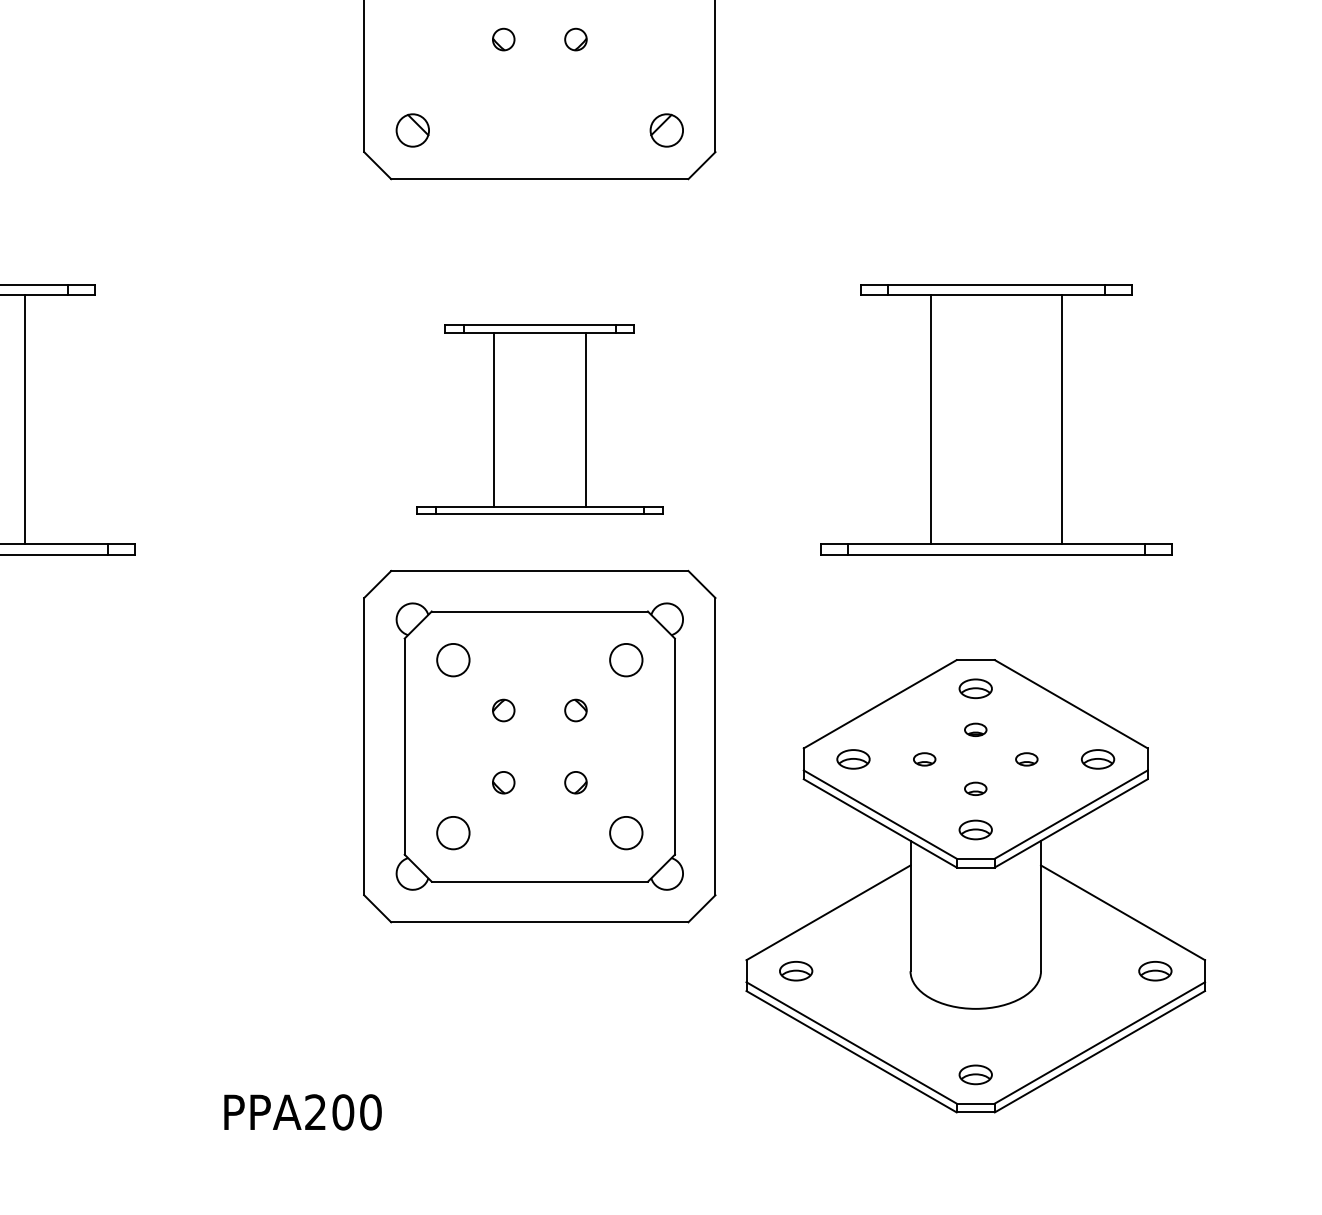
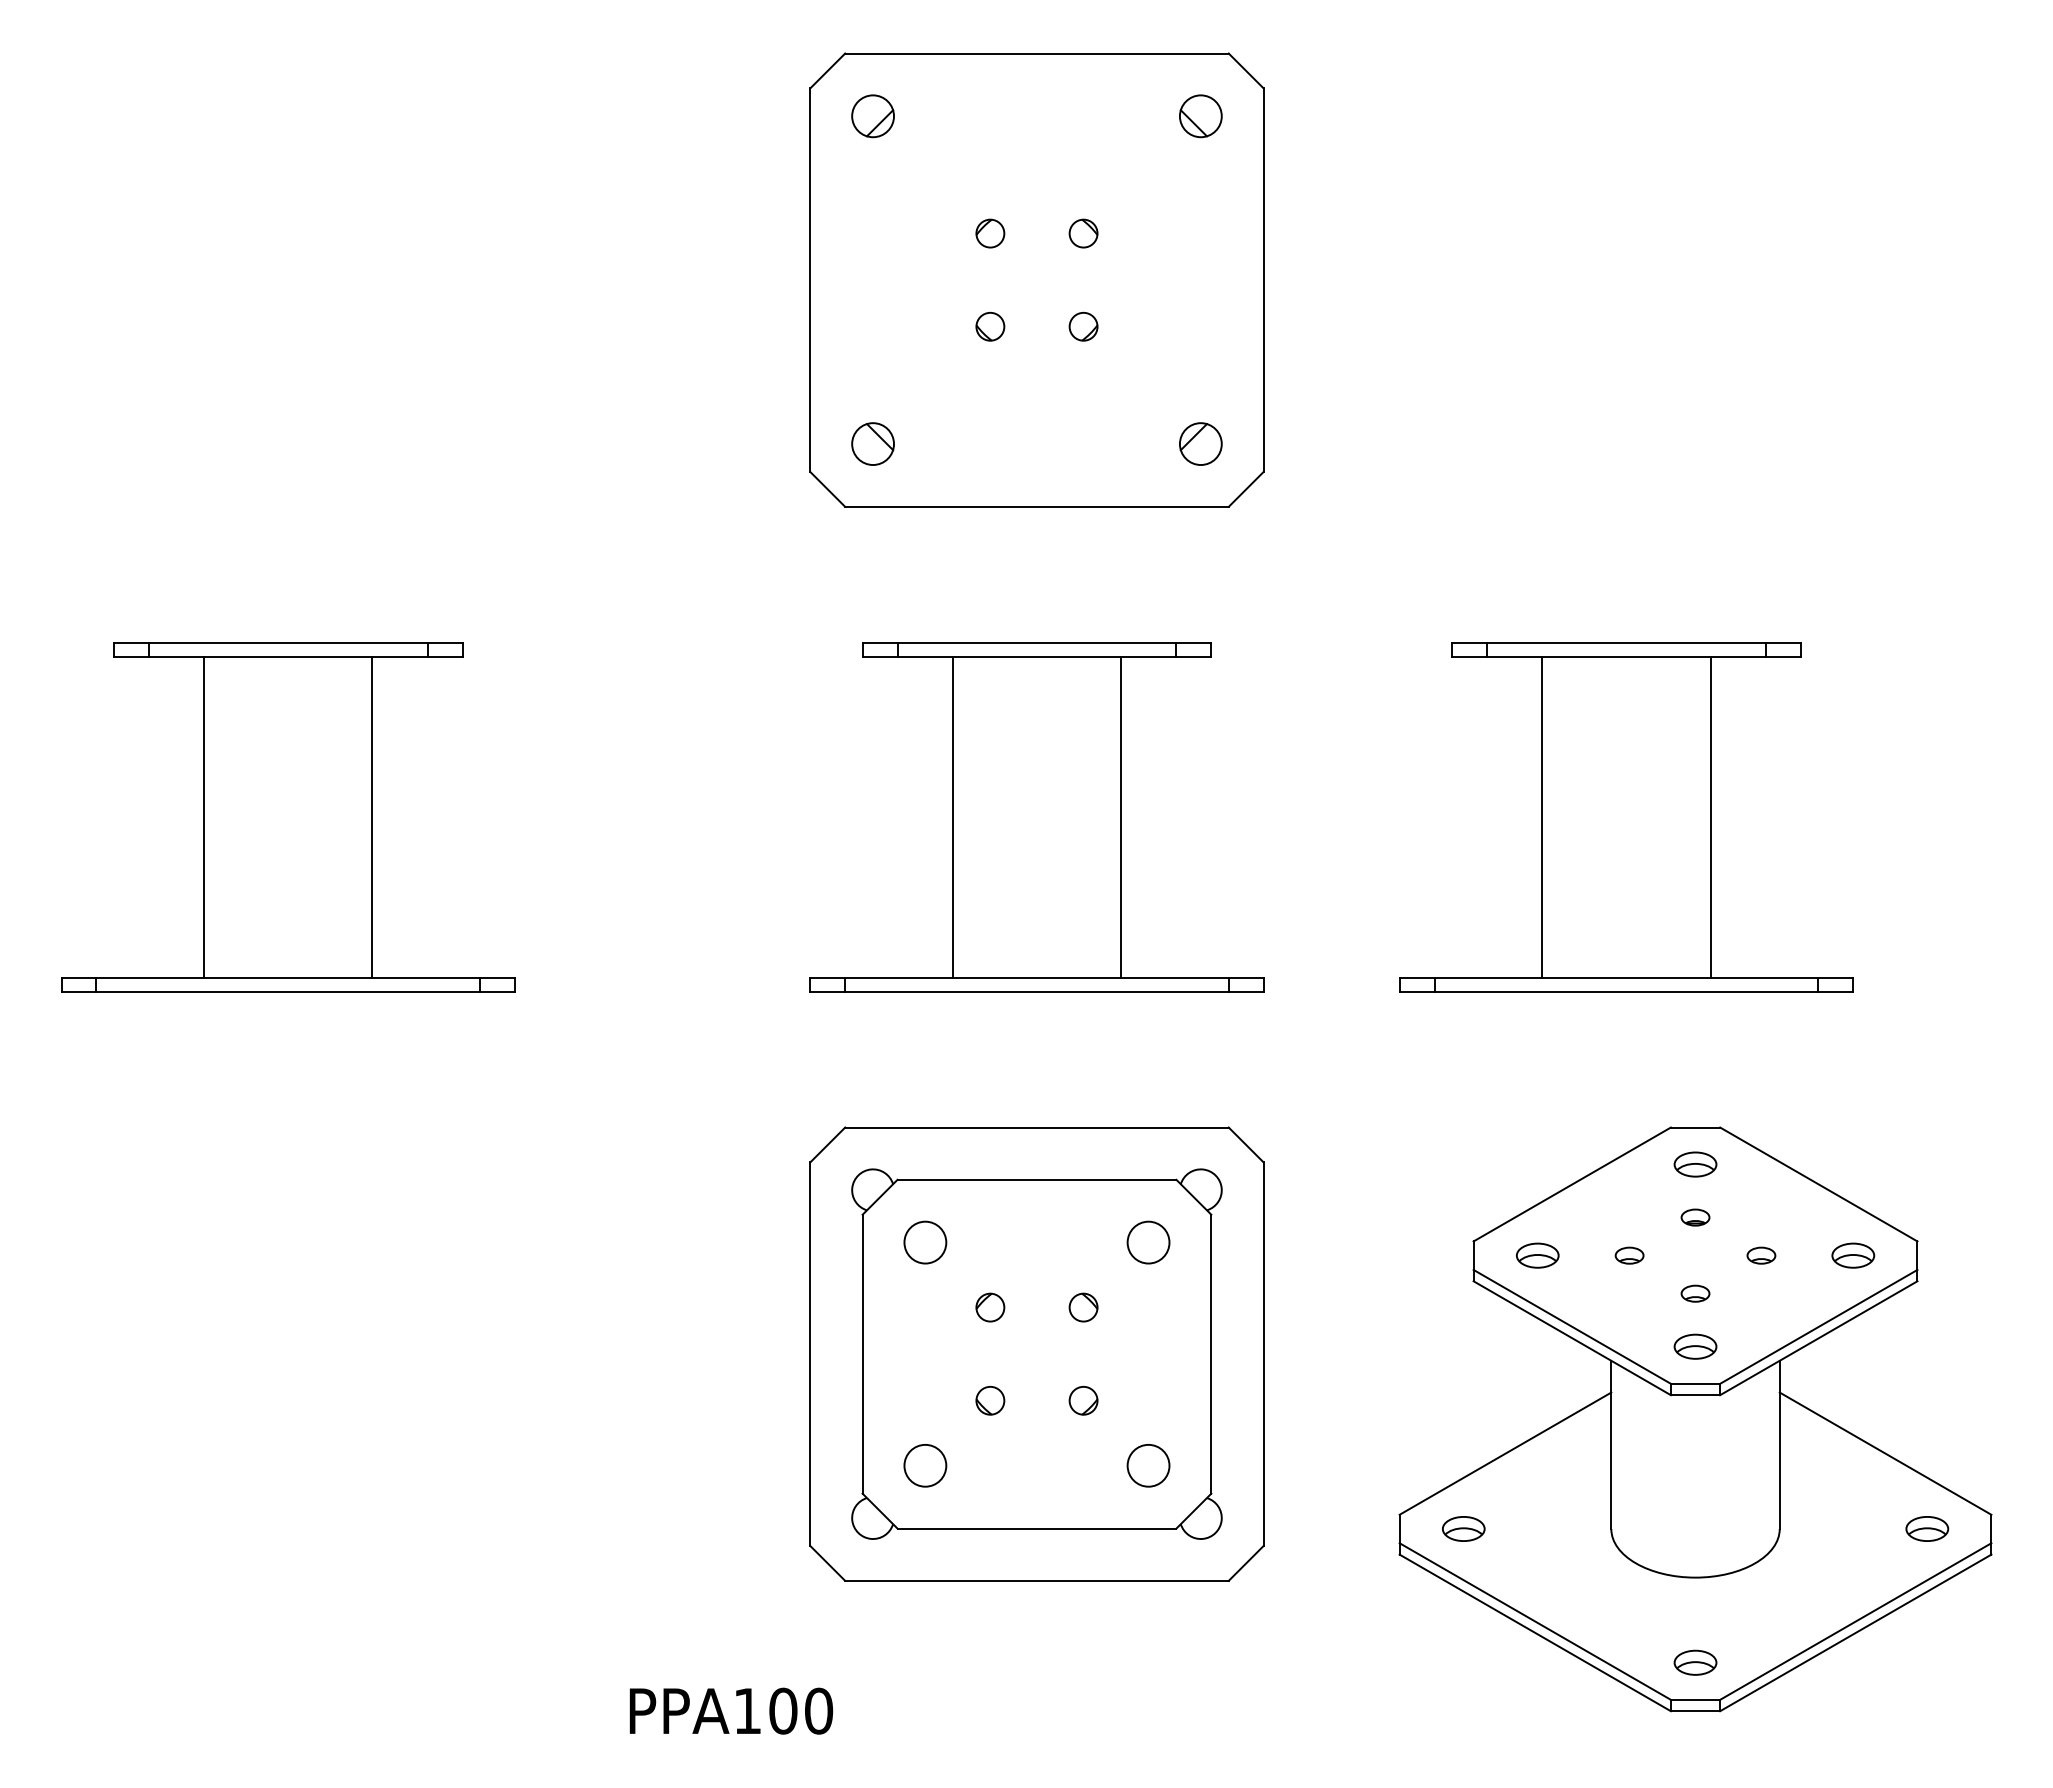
part: (539, 419) -> (1036, 817), size x1.43
part: (539, 746) -> (1036, 1353), moved
part: (975, 886) -> (1695, 1419), moved
text: (315, 1111) -> (747, 1710), PPA200 -> PPA100

